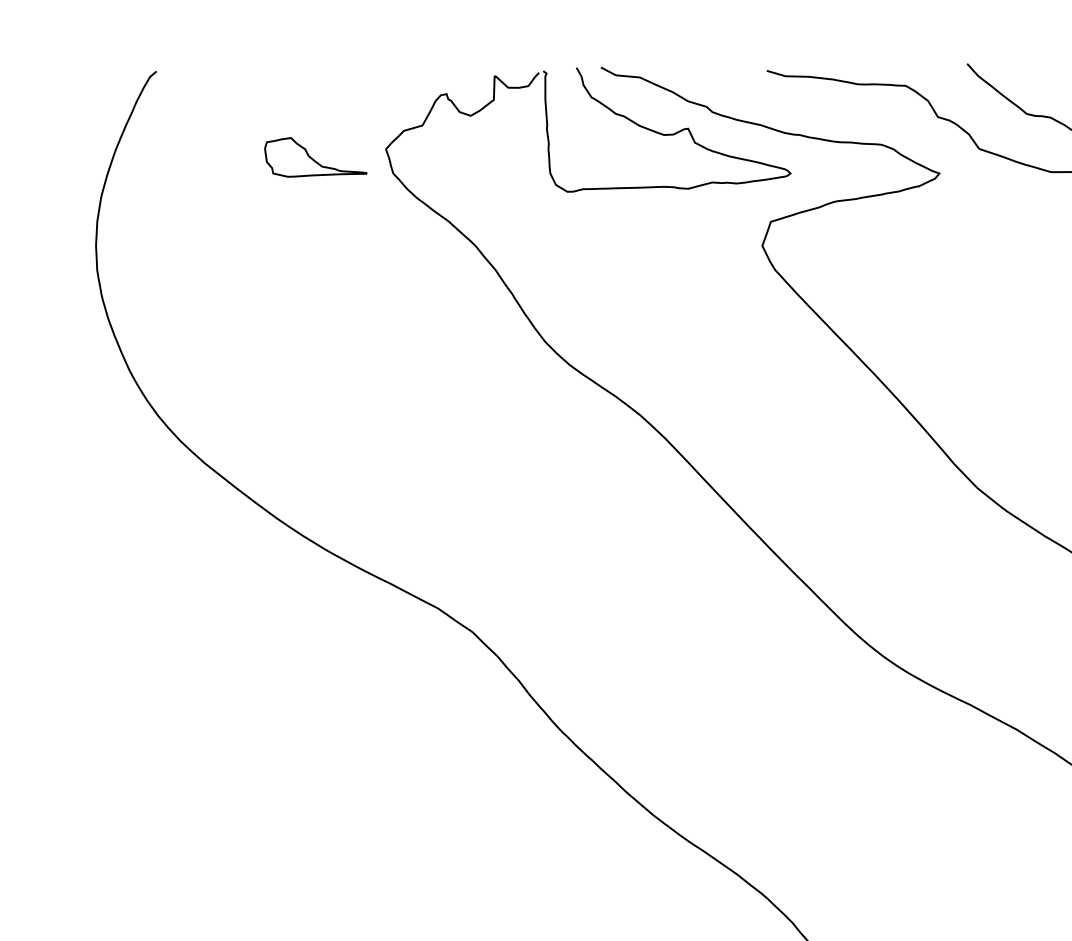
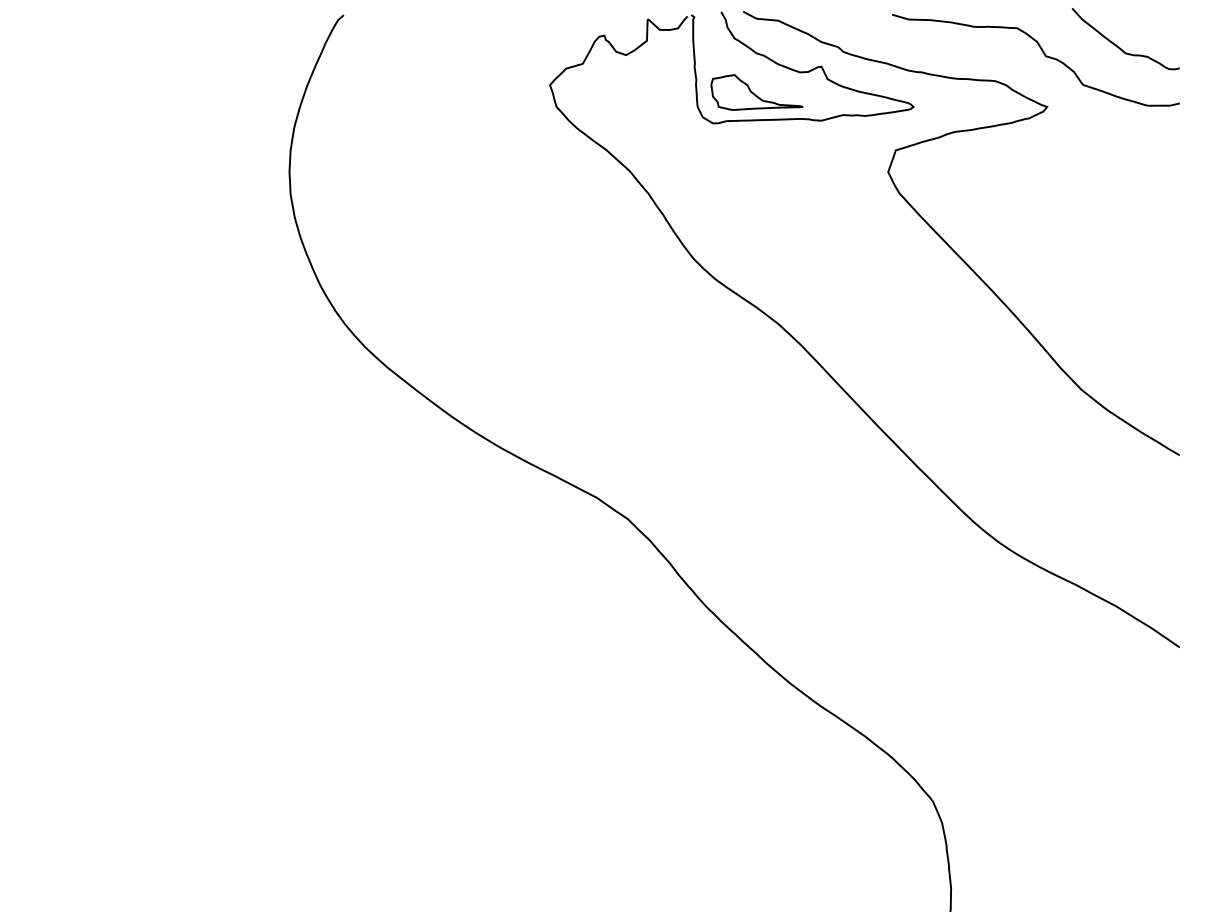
part: (315, 157) -> (756, 92), moved

